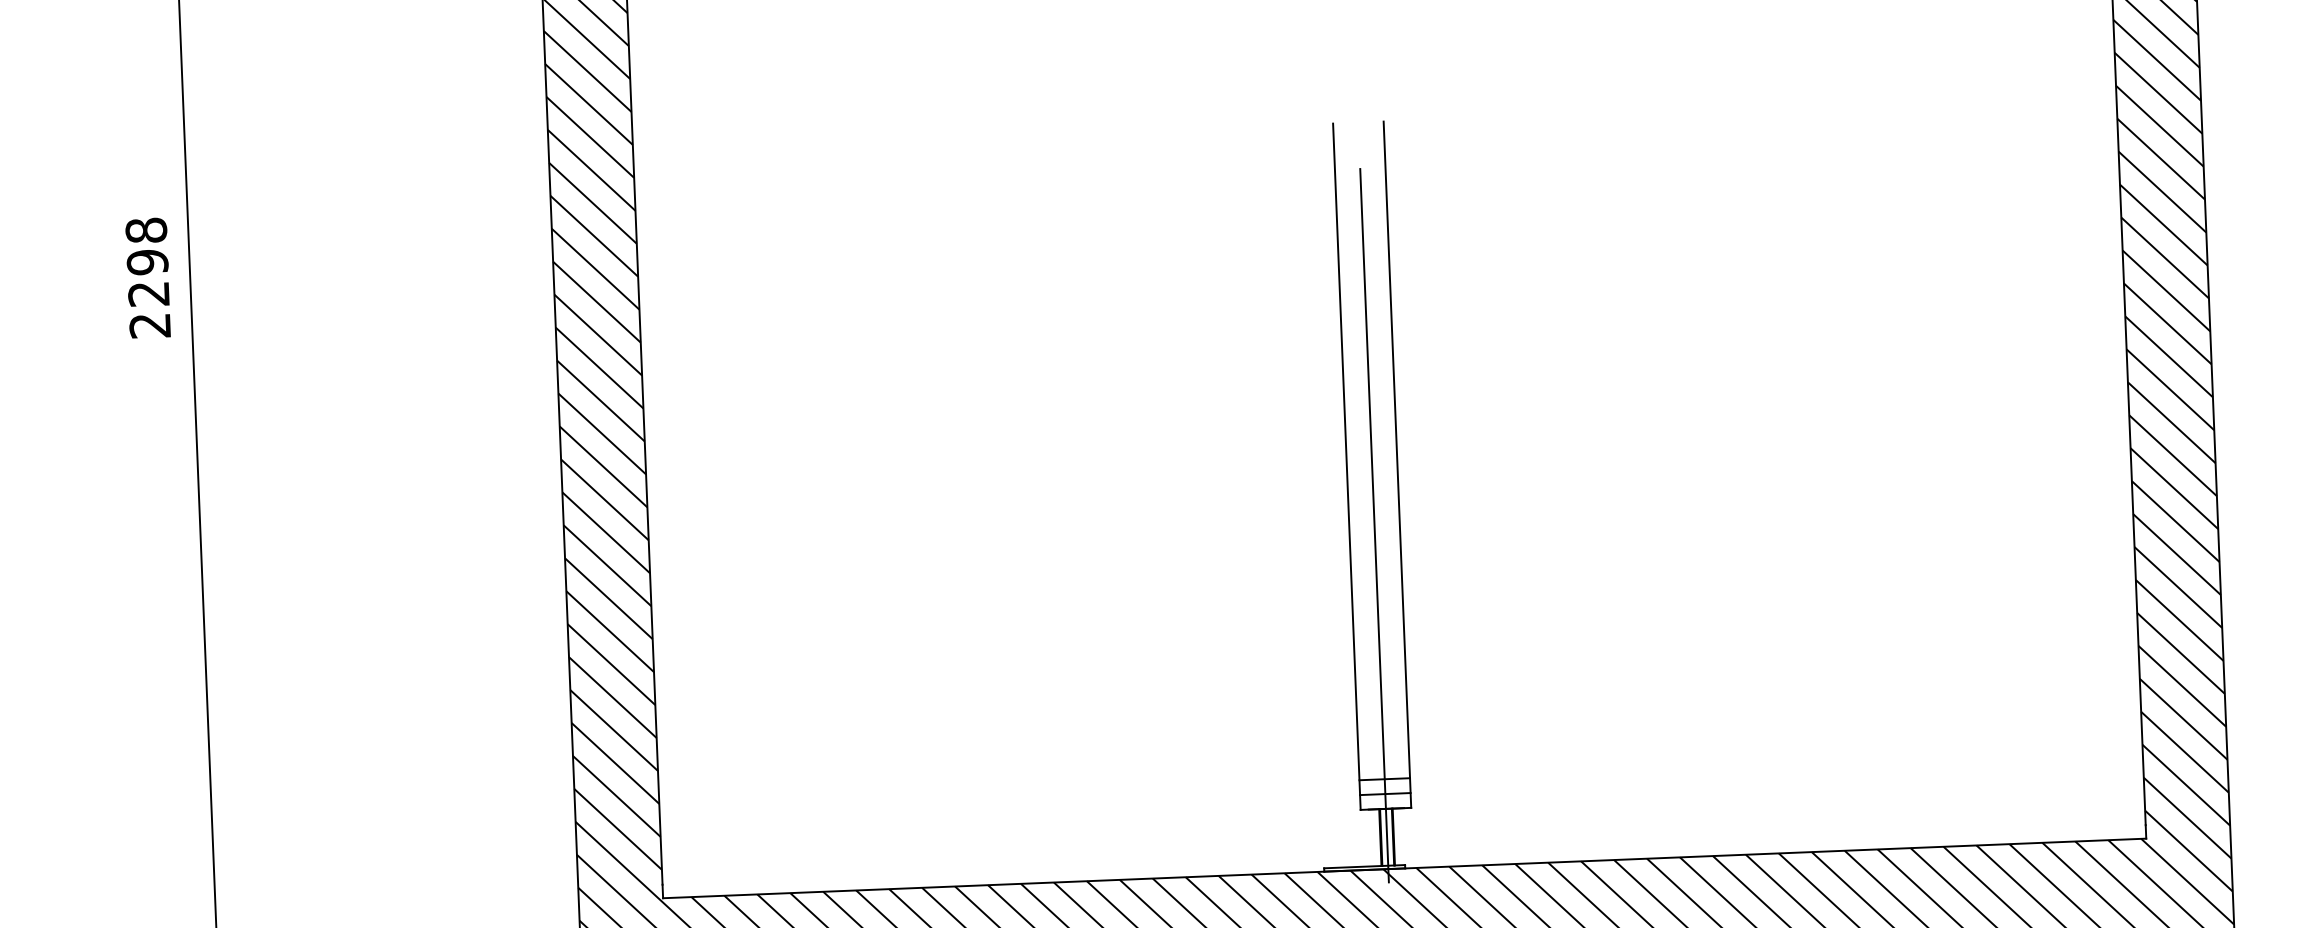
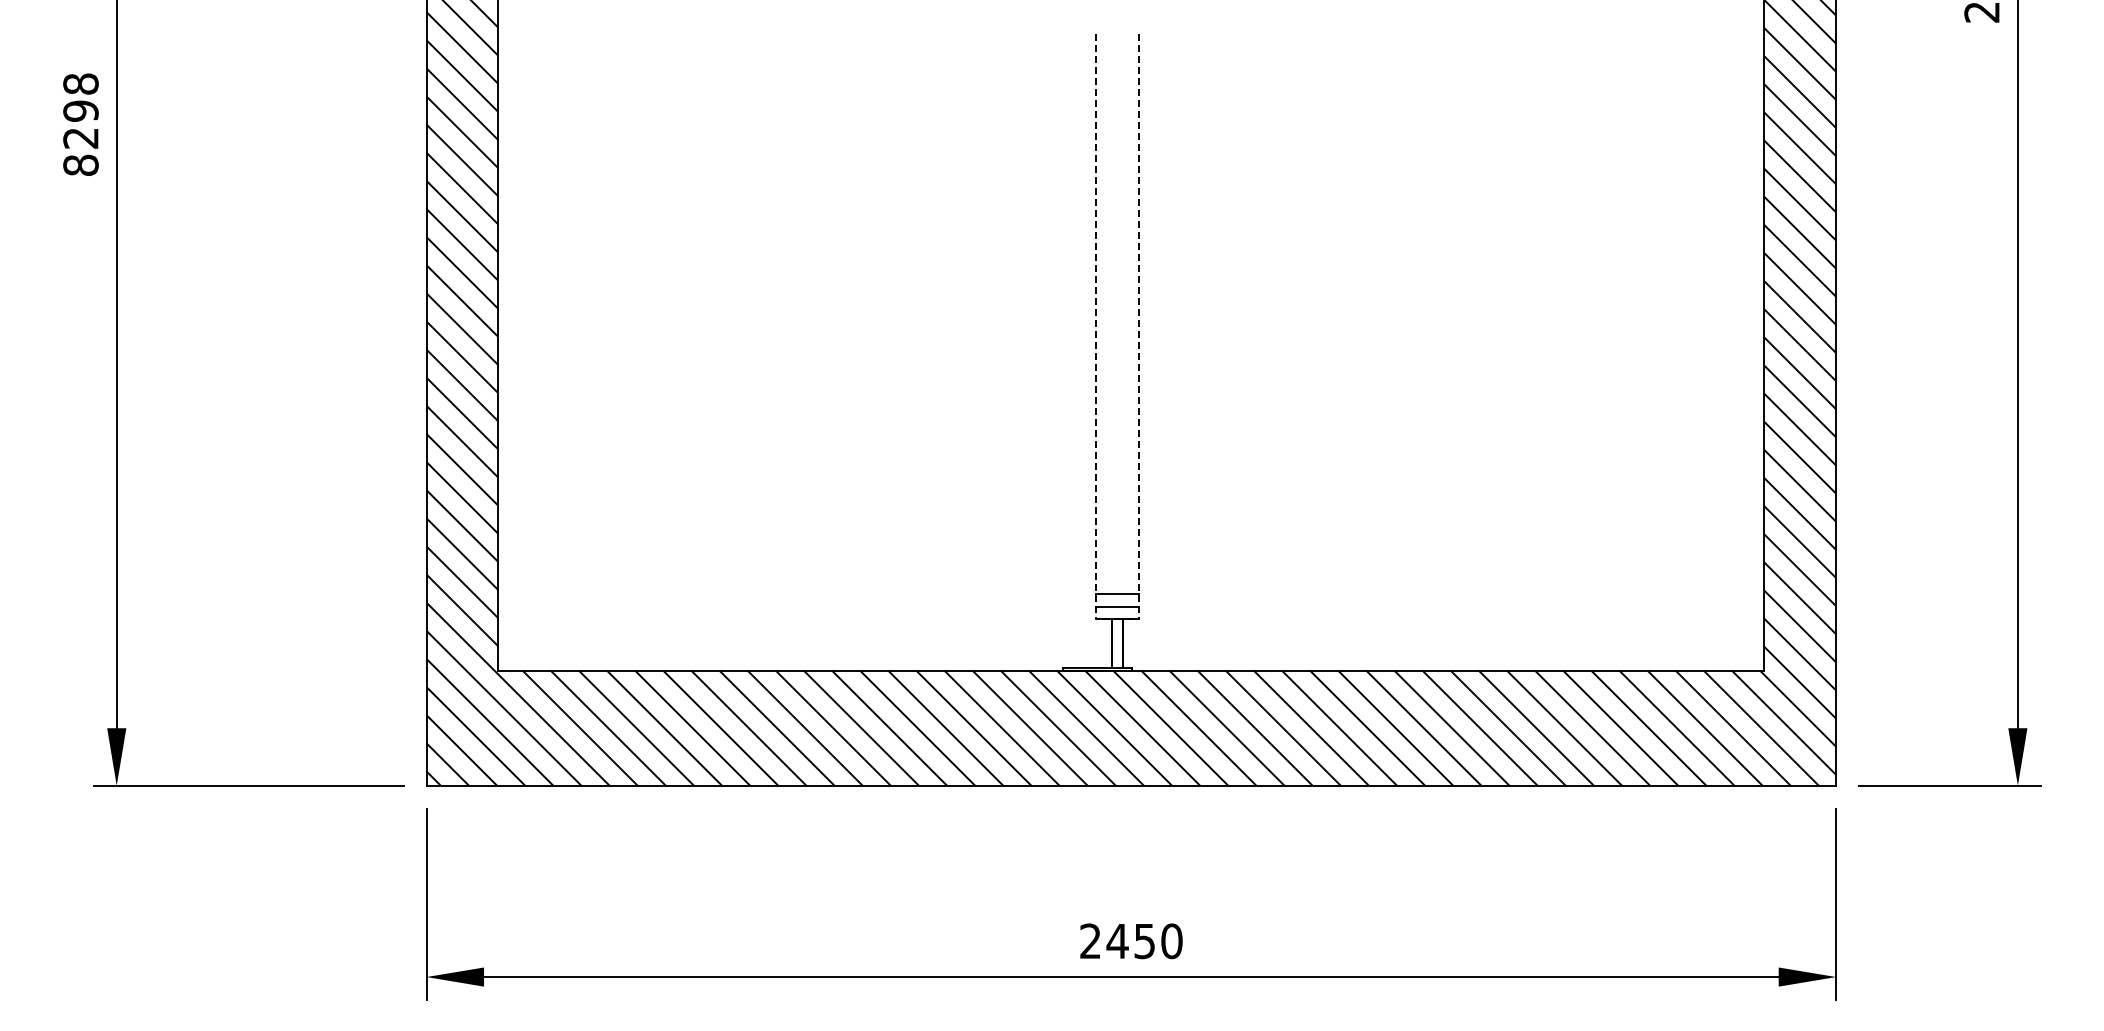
text: (149, 324) -> (80, 164), 2298 -> 8298
line: (1397, 464) -> (1139, 326), solid -> dashed
line: (1346, 466) -> (1095, 326), solid -> dashed
line: (1374, 525) -> (1117, 377), removed

